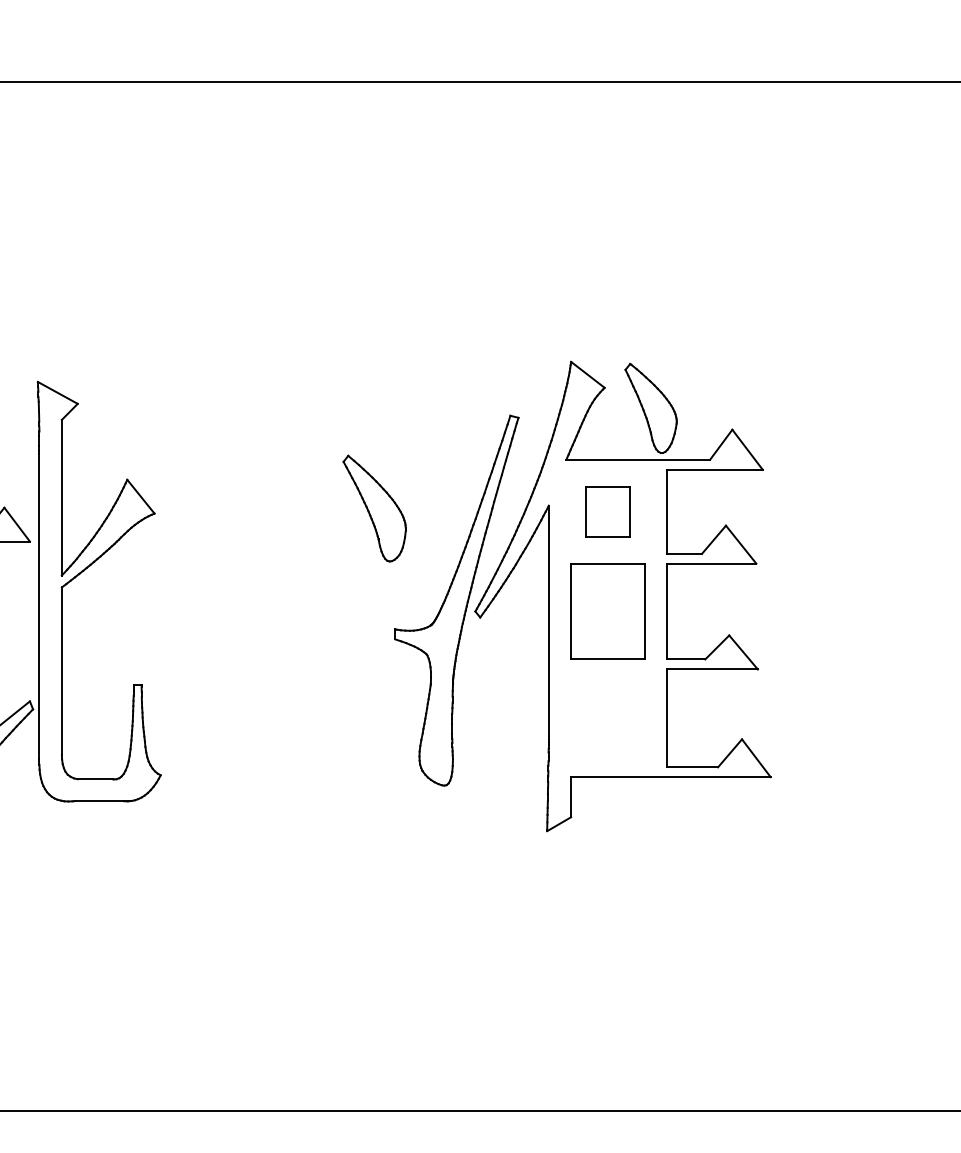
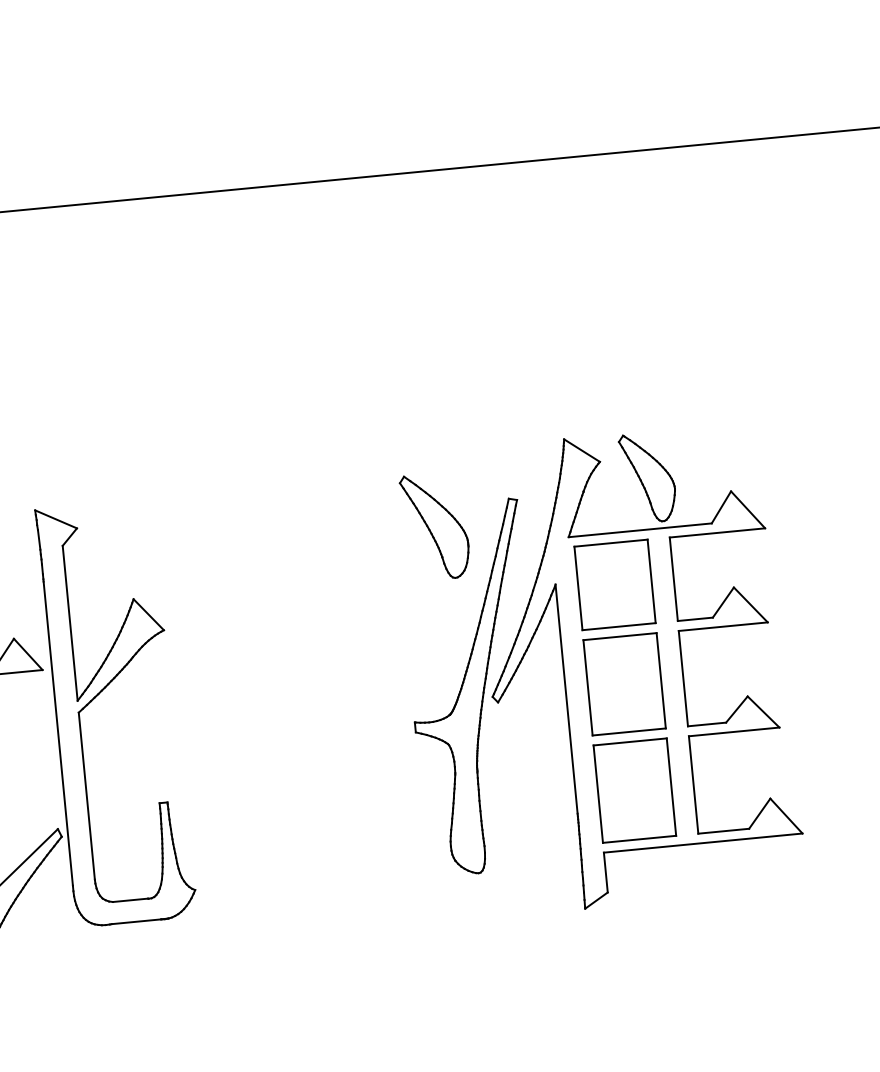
part: (374, 508) -> (435, 526), moved
part: (607, 511) -> (614, 584), size x1.67
part: (607, 717) -> (634, 789), added

